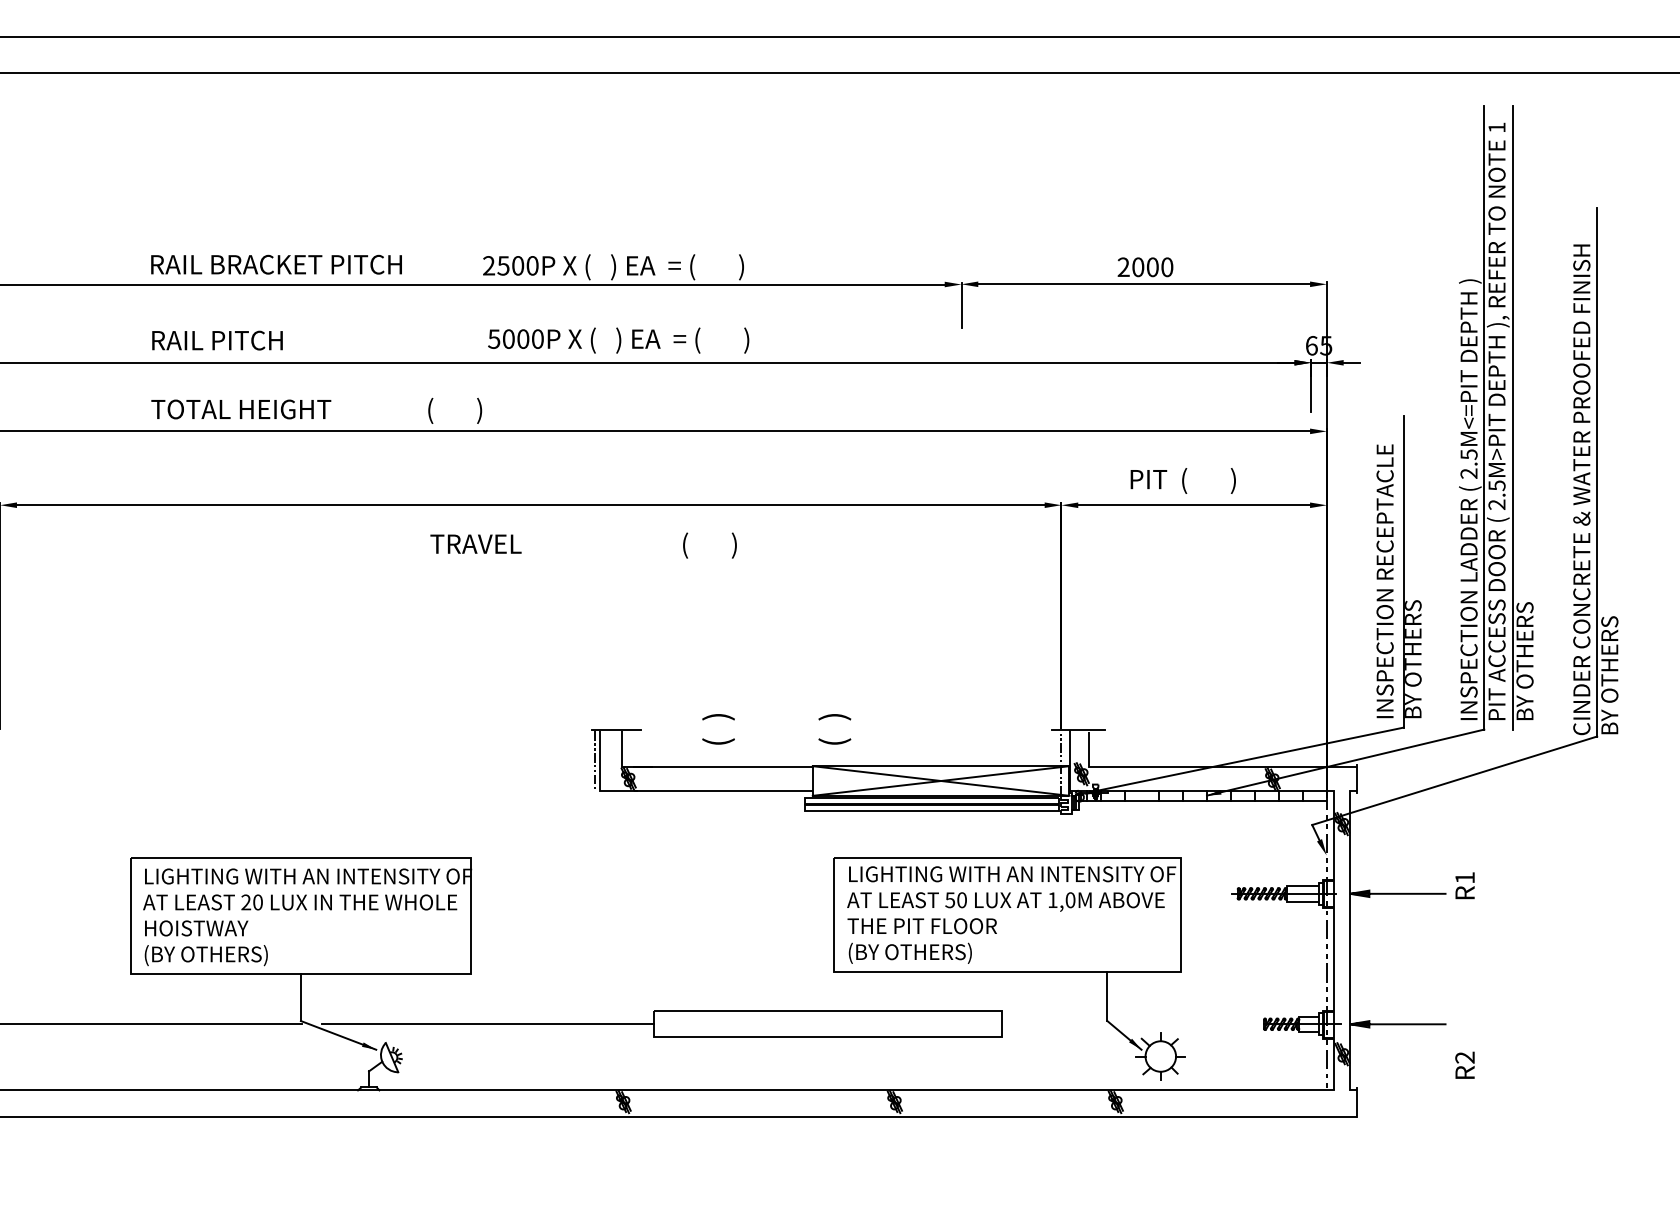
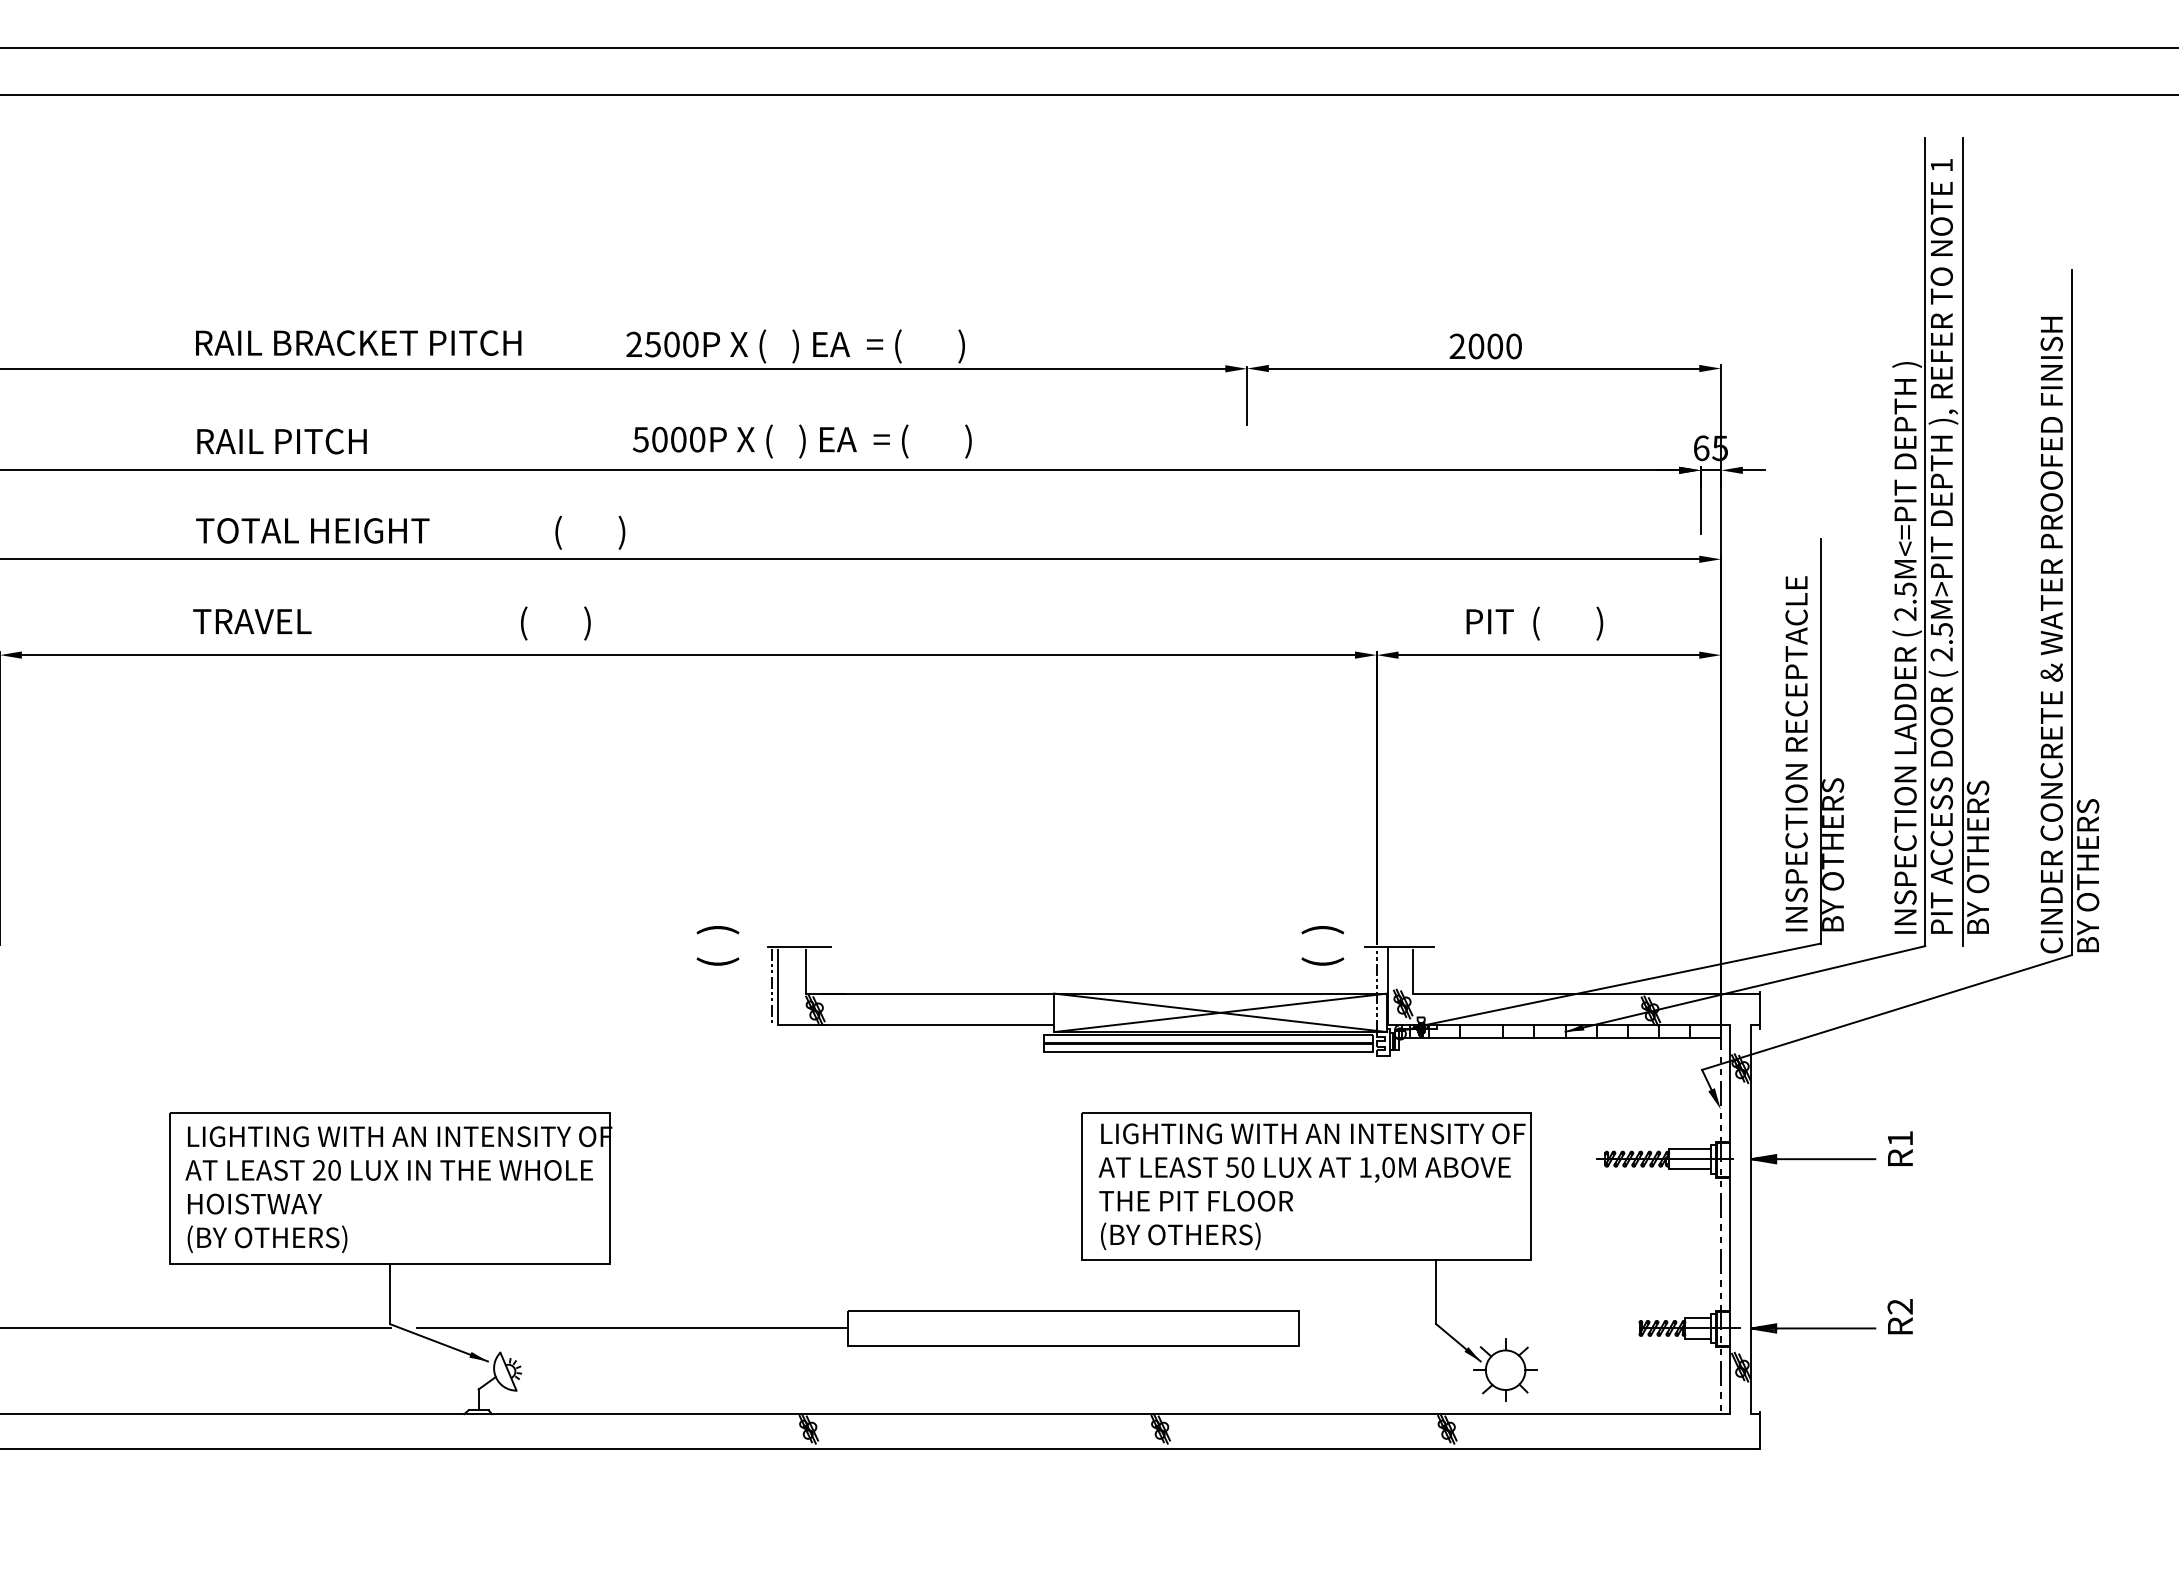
text: (583, 545) -> (391, 623), moved
text: (718, 729) -> (717, 945), moved
text: (834, 729) -> (1322, 945), moved
text: (1464, 1065) -> (1899, 1316), moved

